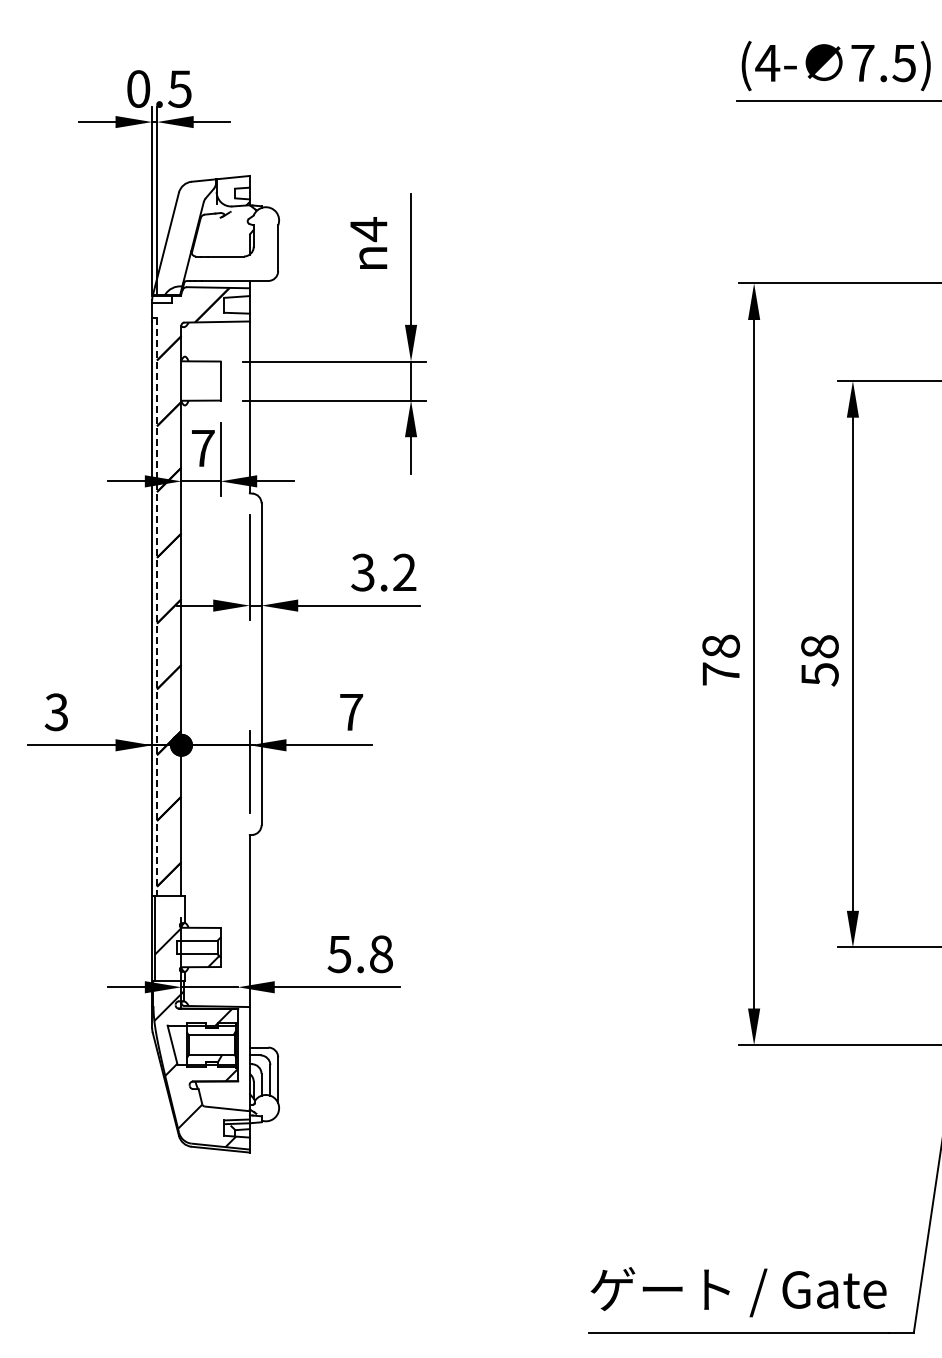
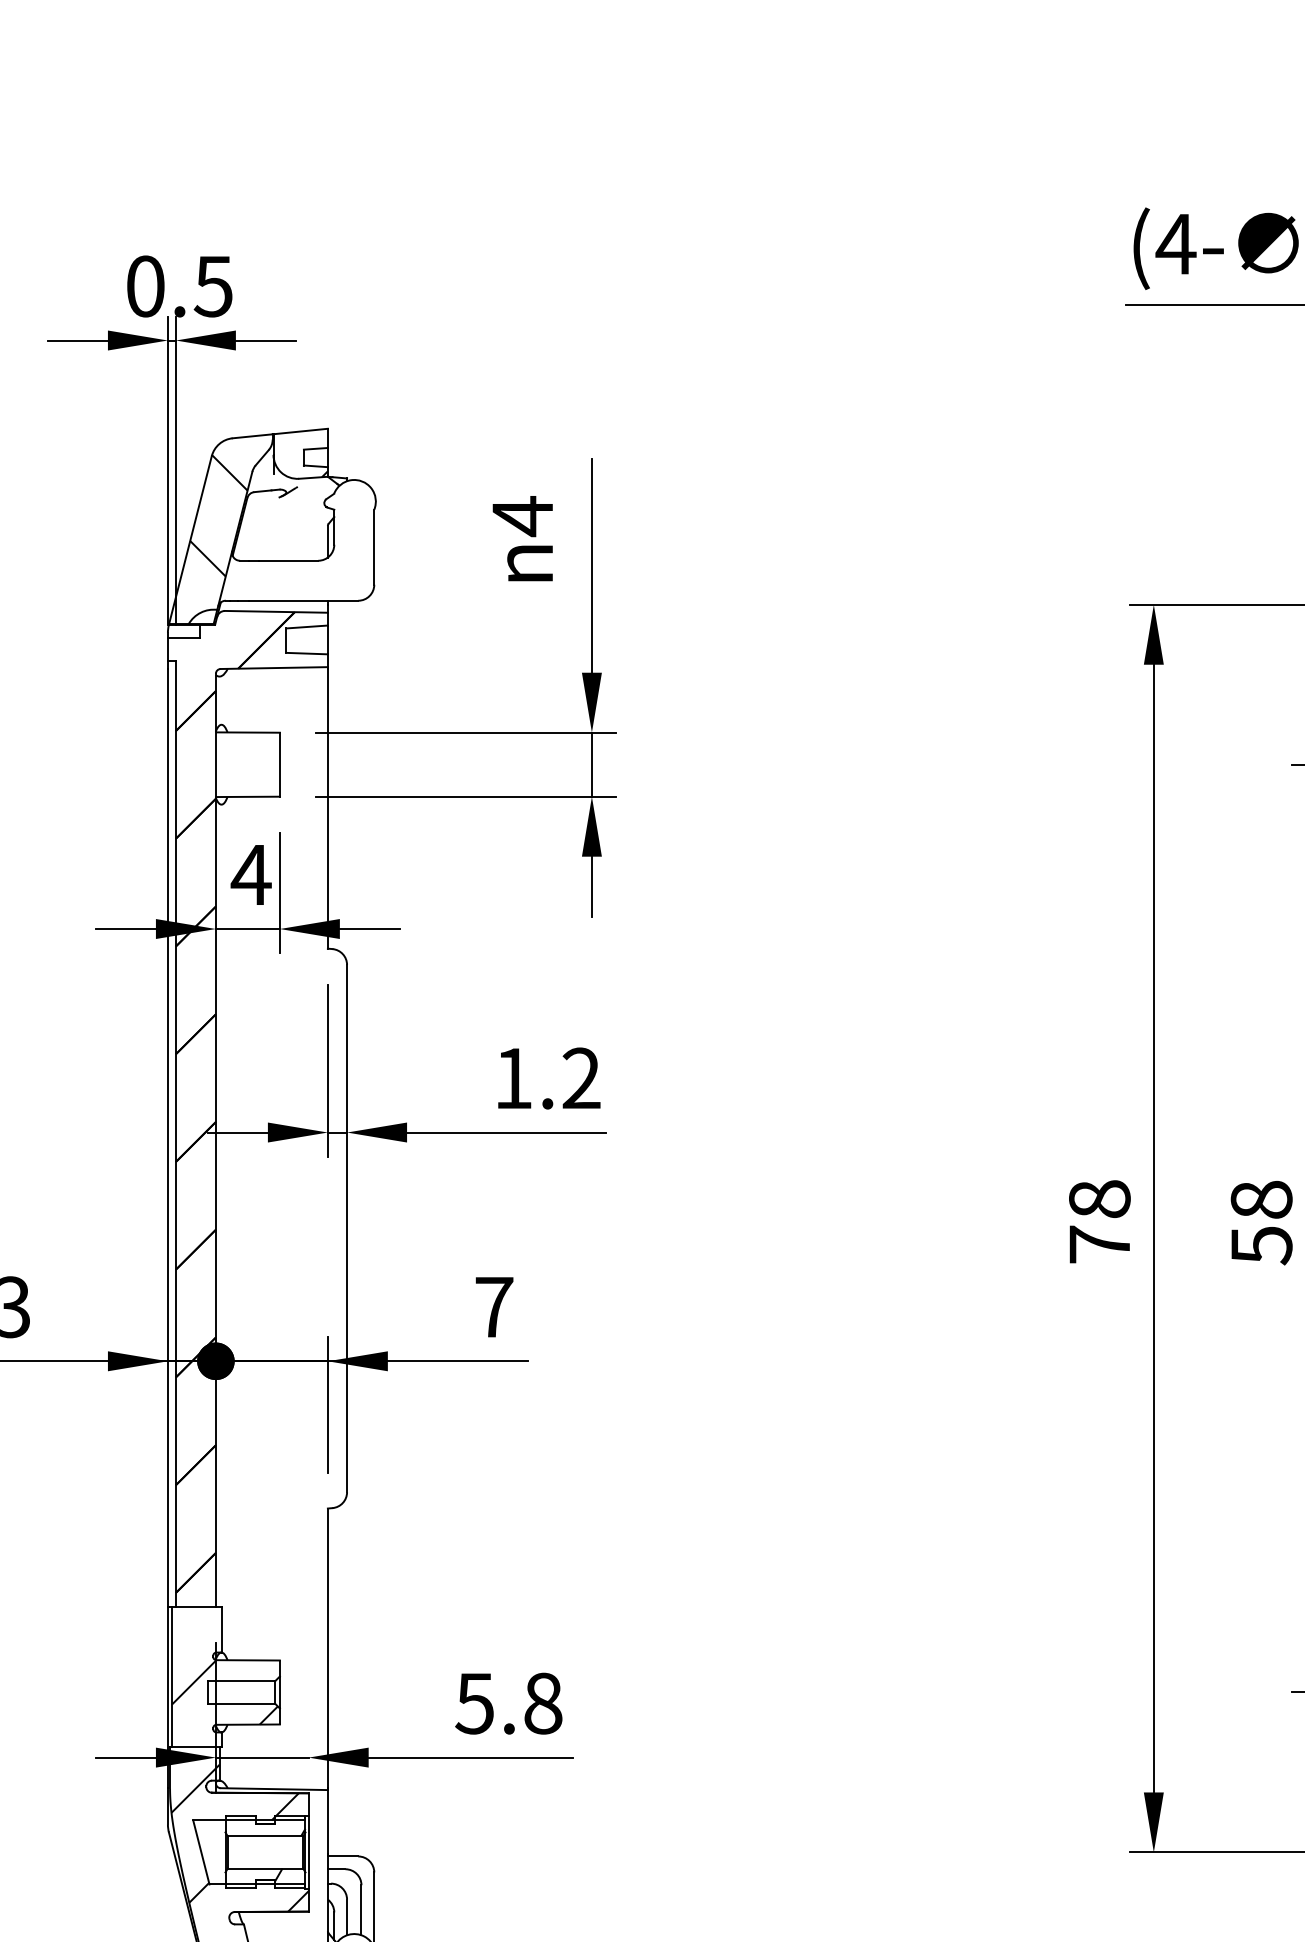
hatch: (182, 229) -> (217, 516), added
text: (202, 448) -> (250, 875), 7 -> 4
text: (362, 572) -> (512, 1078), 3.2 -> 1.2
line: (157, 607) -> (176, 1135), dashed -> solid

